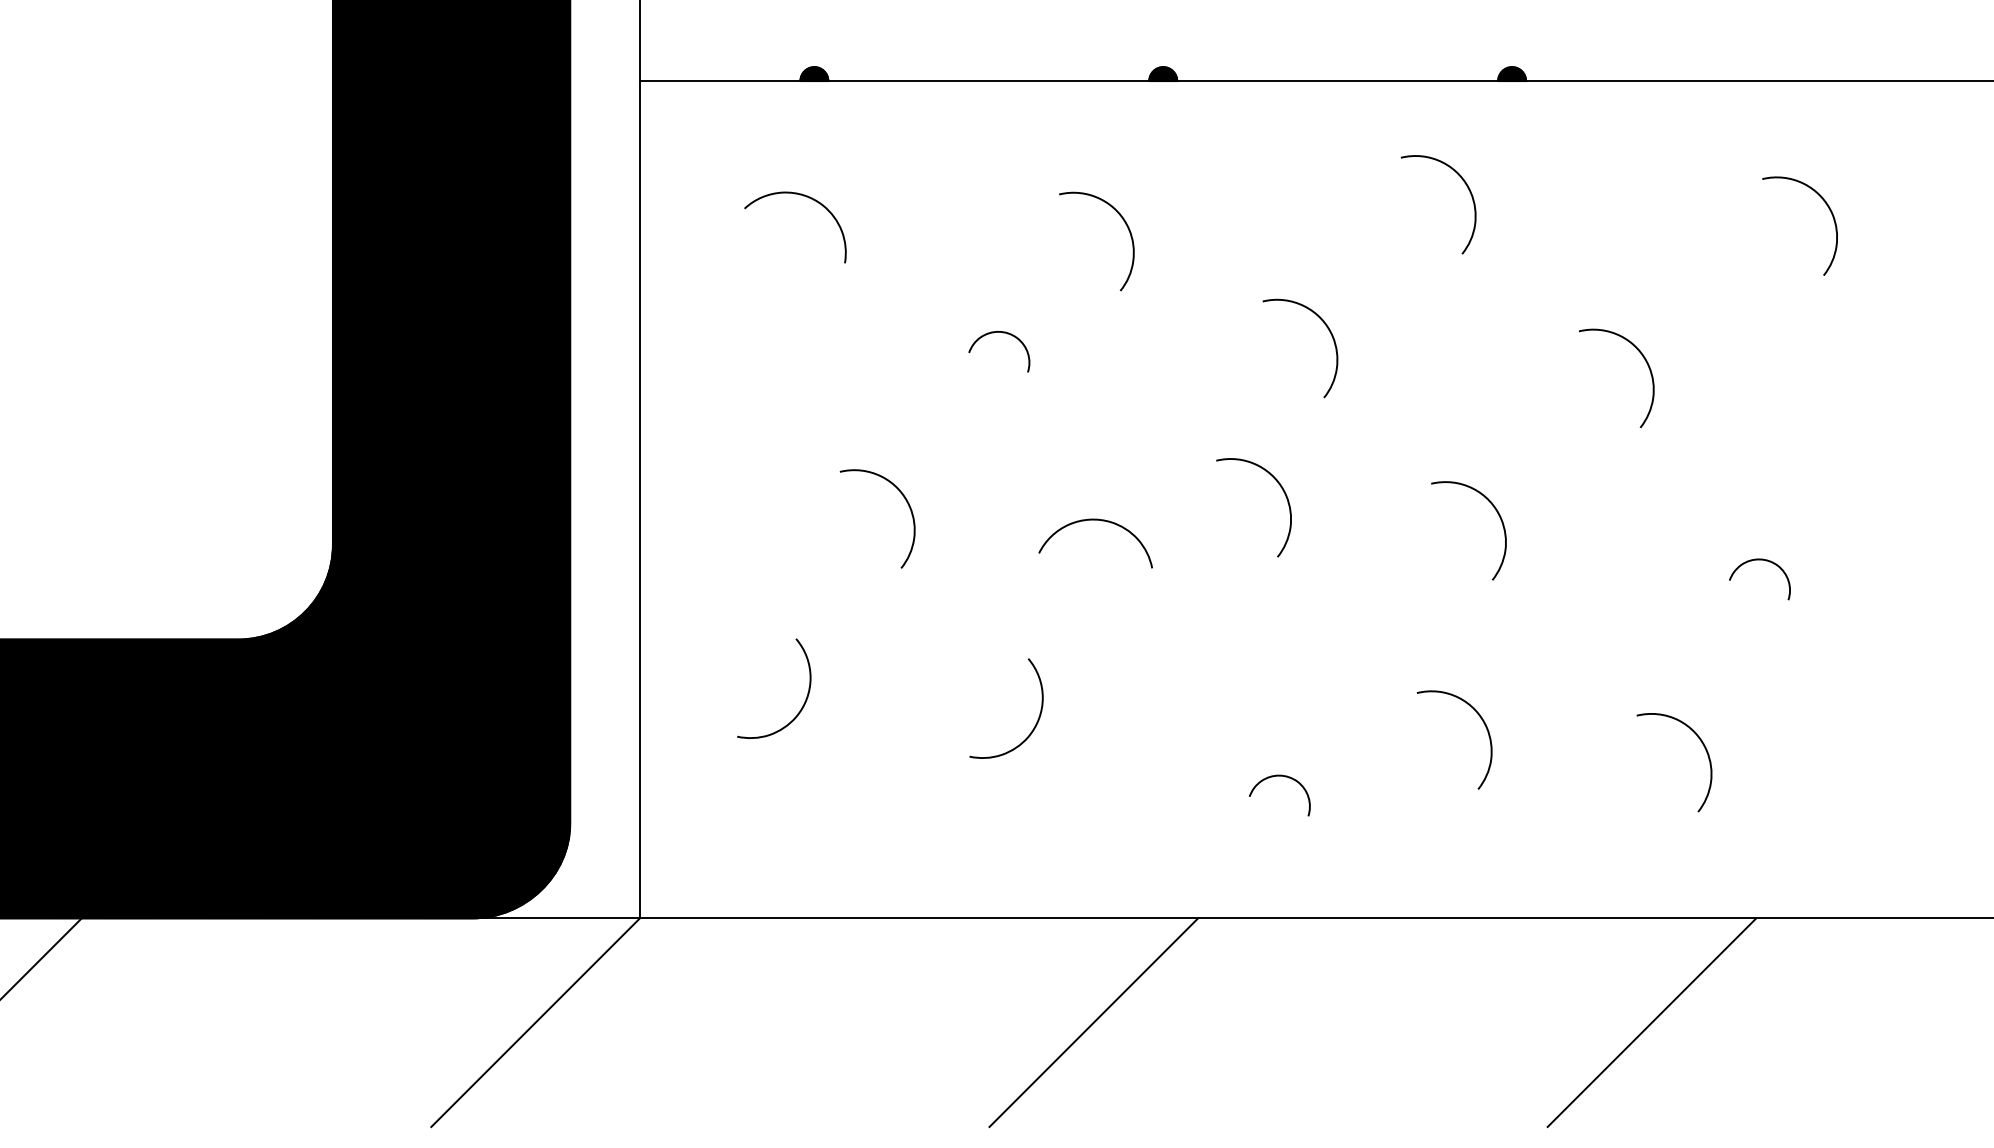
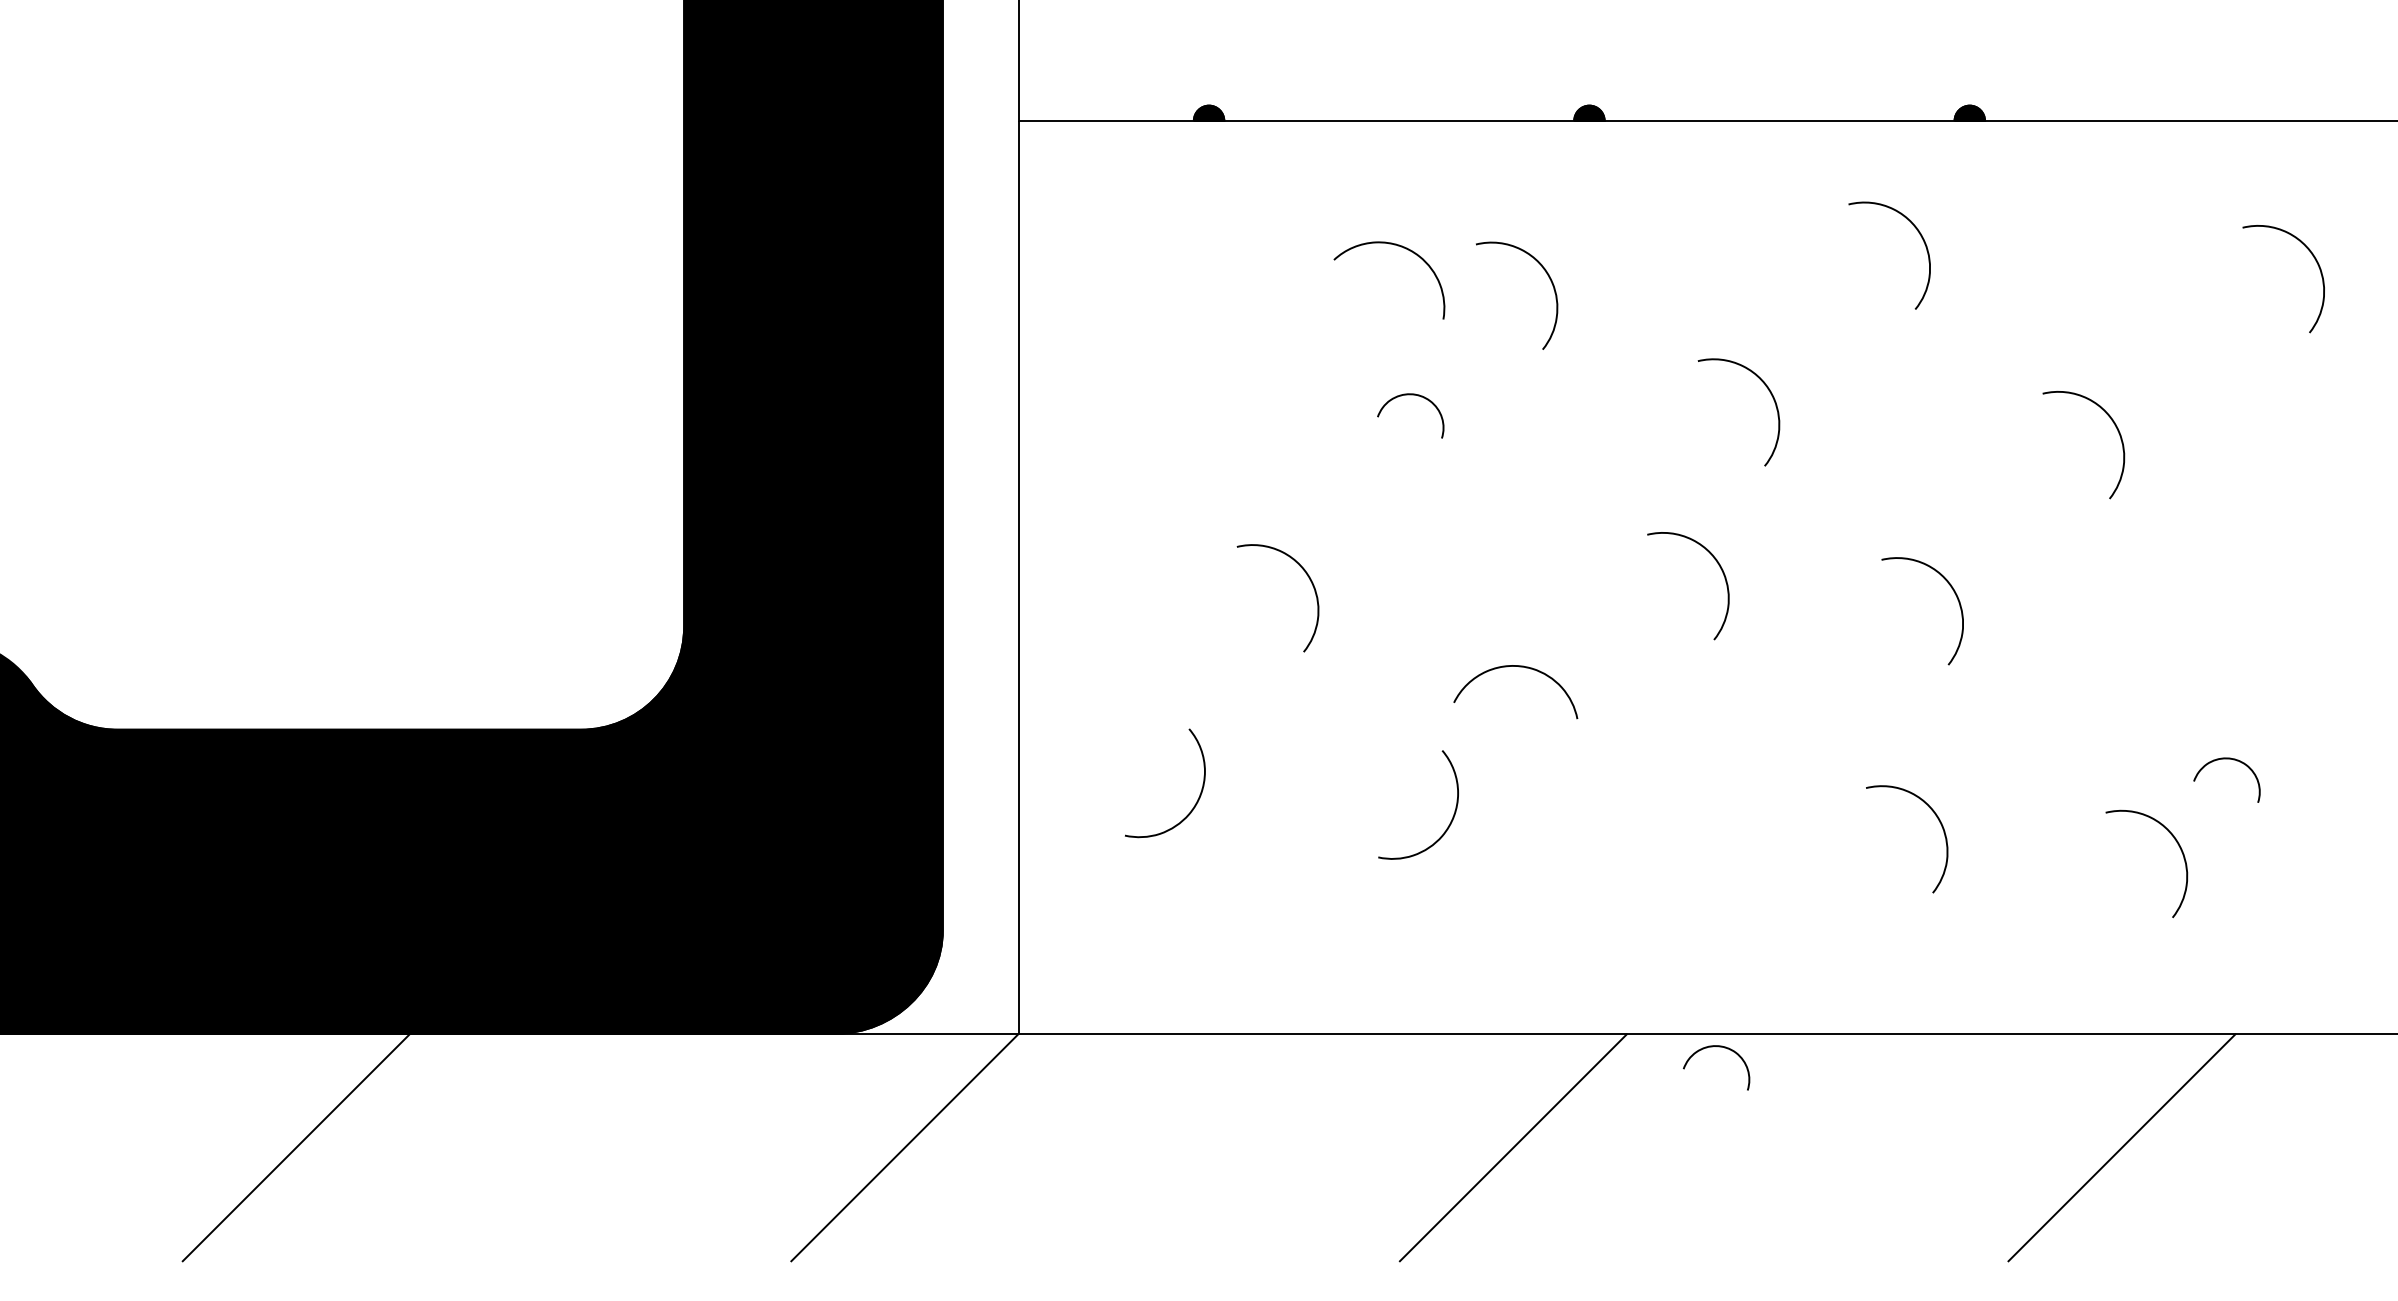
curve: (802, 196) -> (1397, 246), moved
curve: (1099, 521) -> (1519, 667), moved
curve: (1759, 560) -> (2226, 759), moved
curve: (1281, 776) -> (1718, 1047), moved

